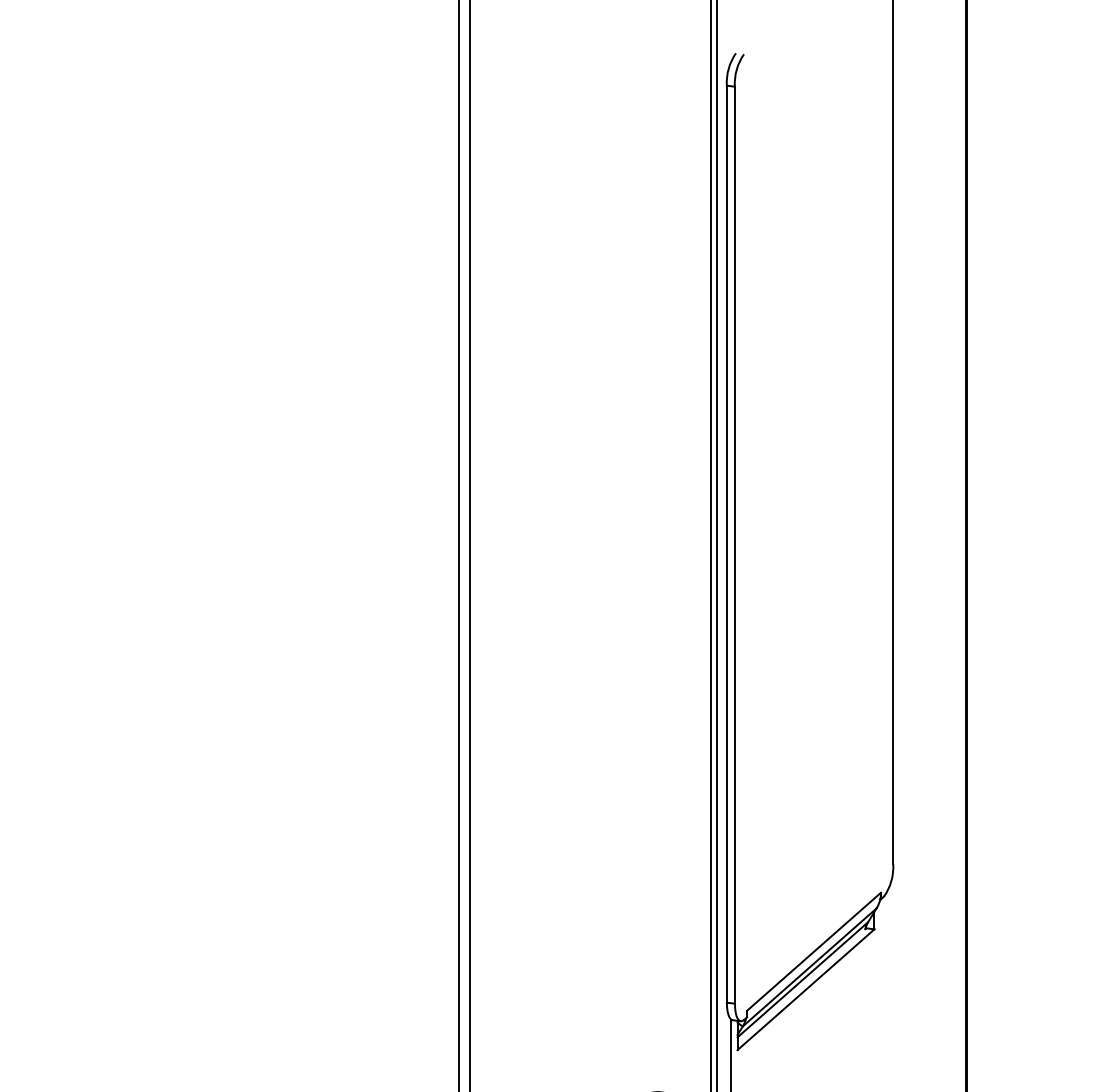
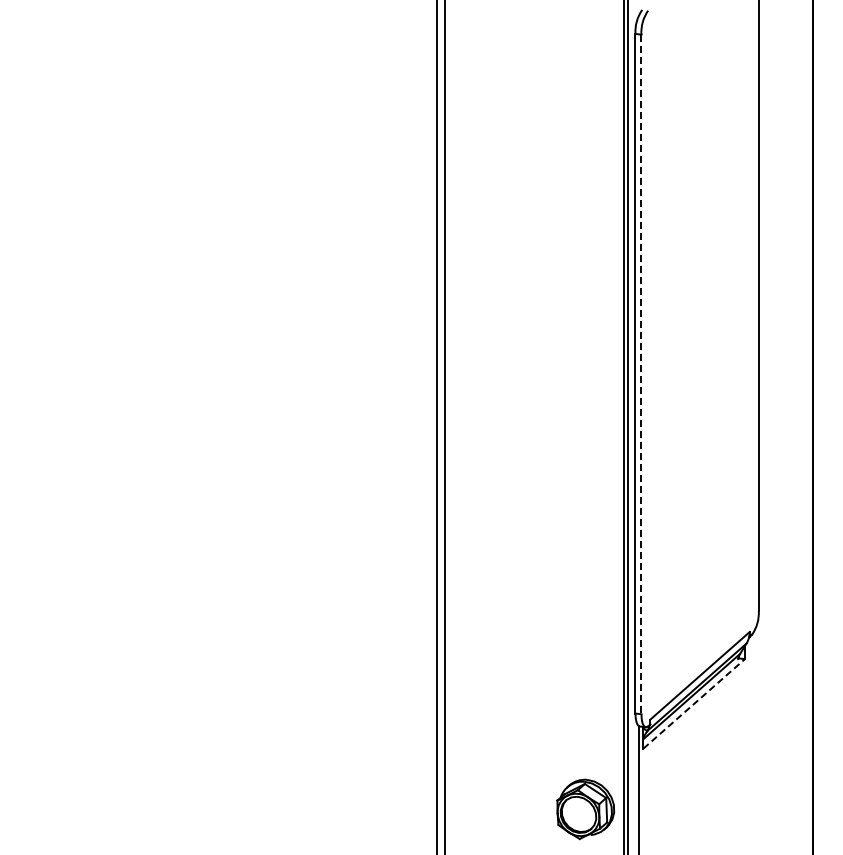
line: (734, 545) -> (641, 374), solid -> dashed
line: (806, 989) -> (694, 703), solid -> dashed

